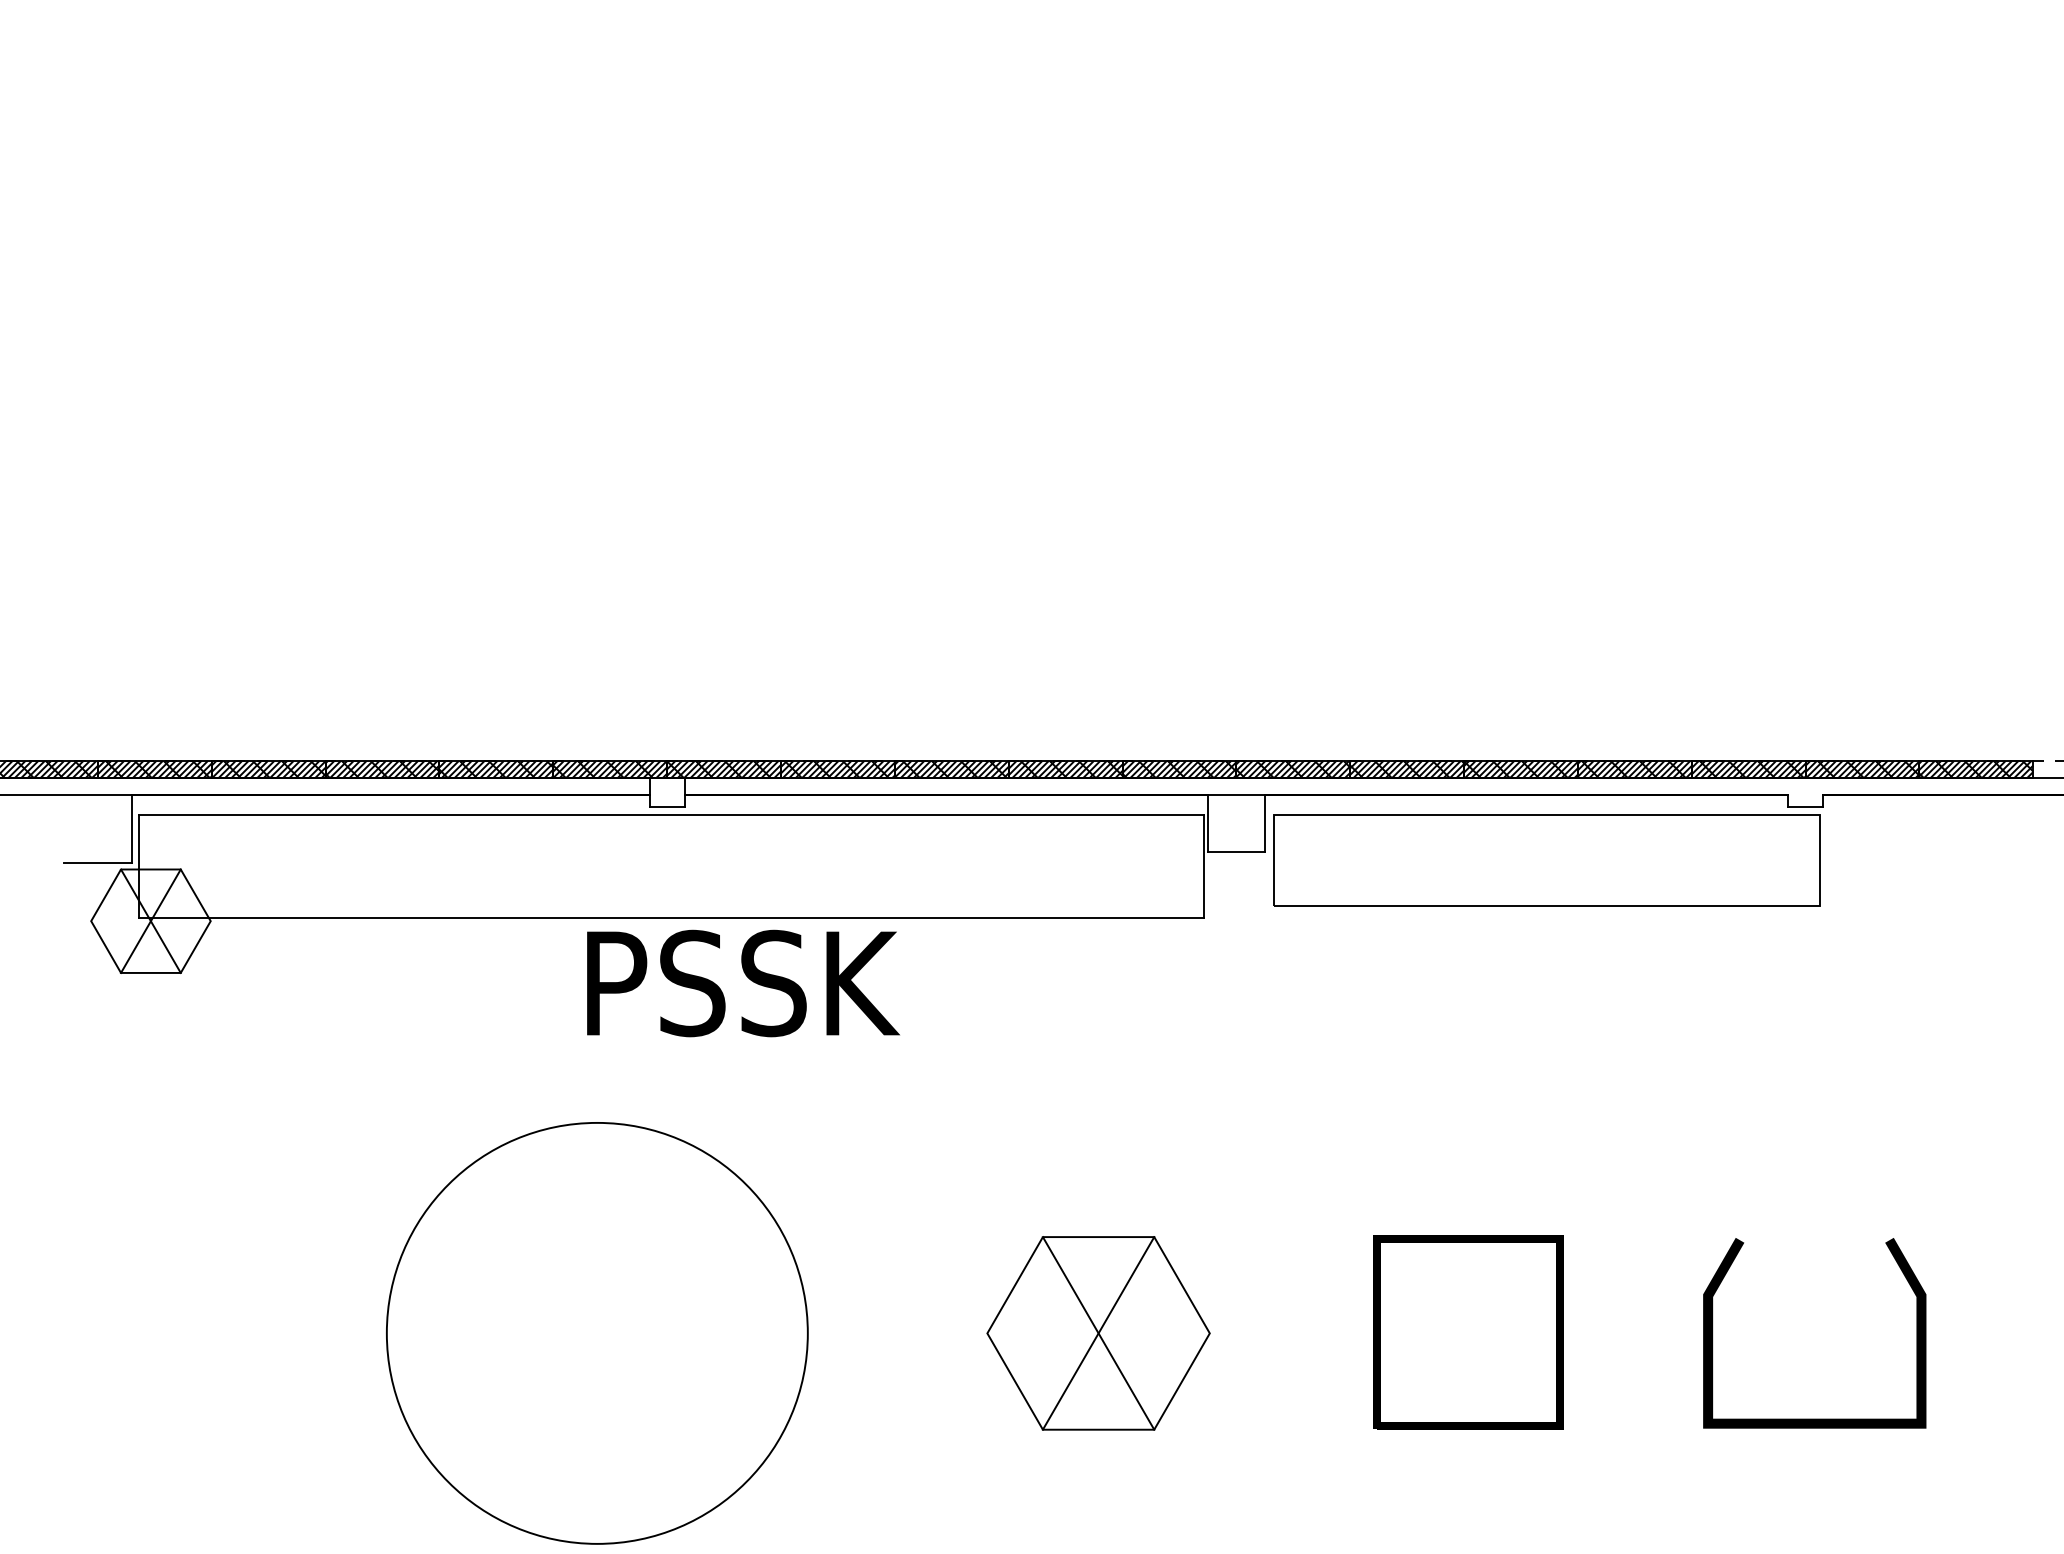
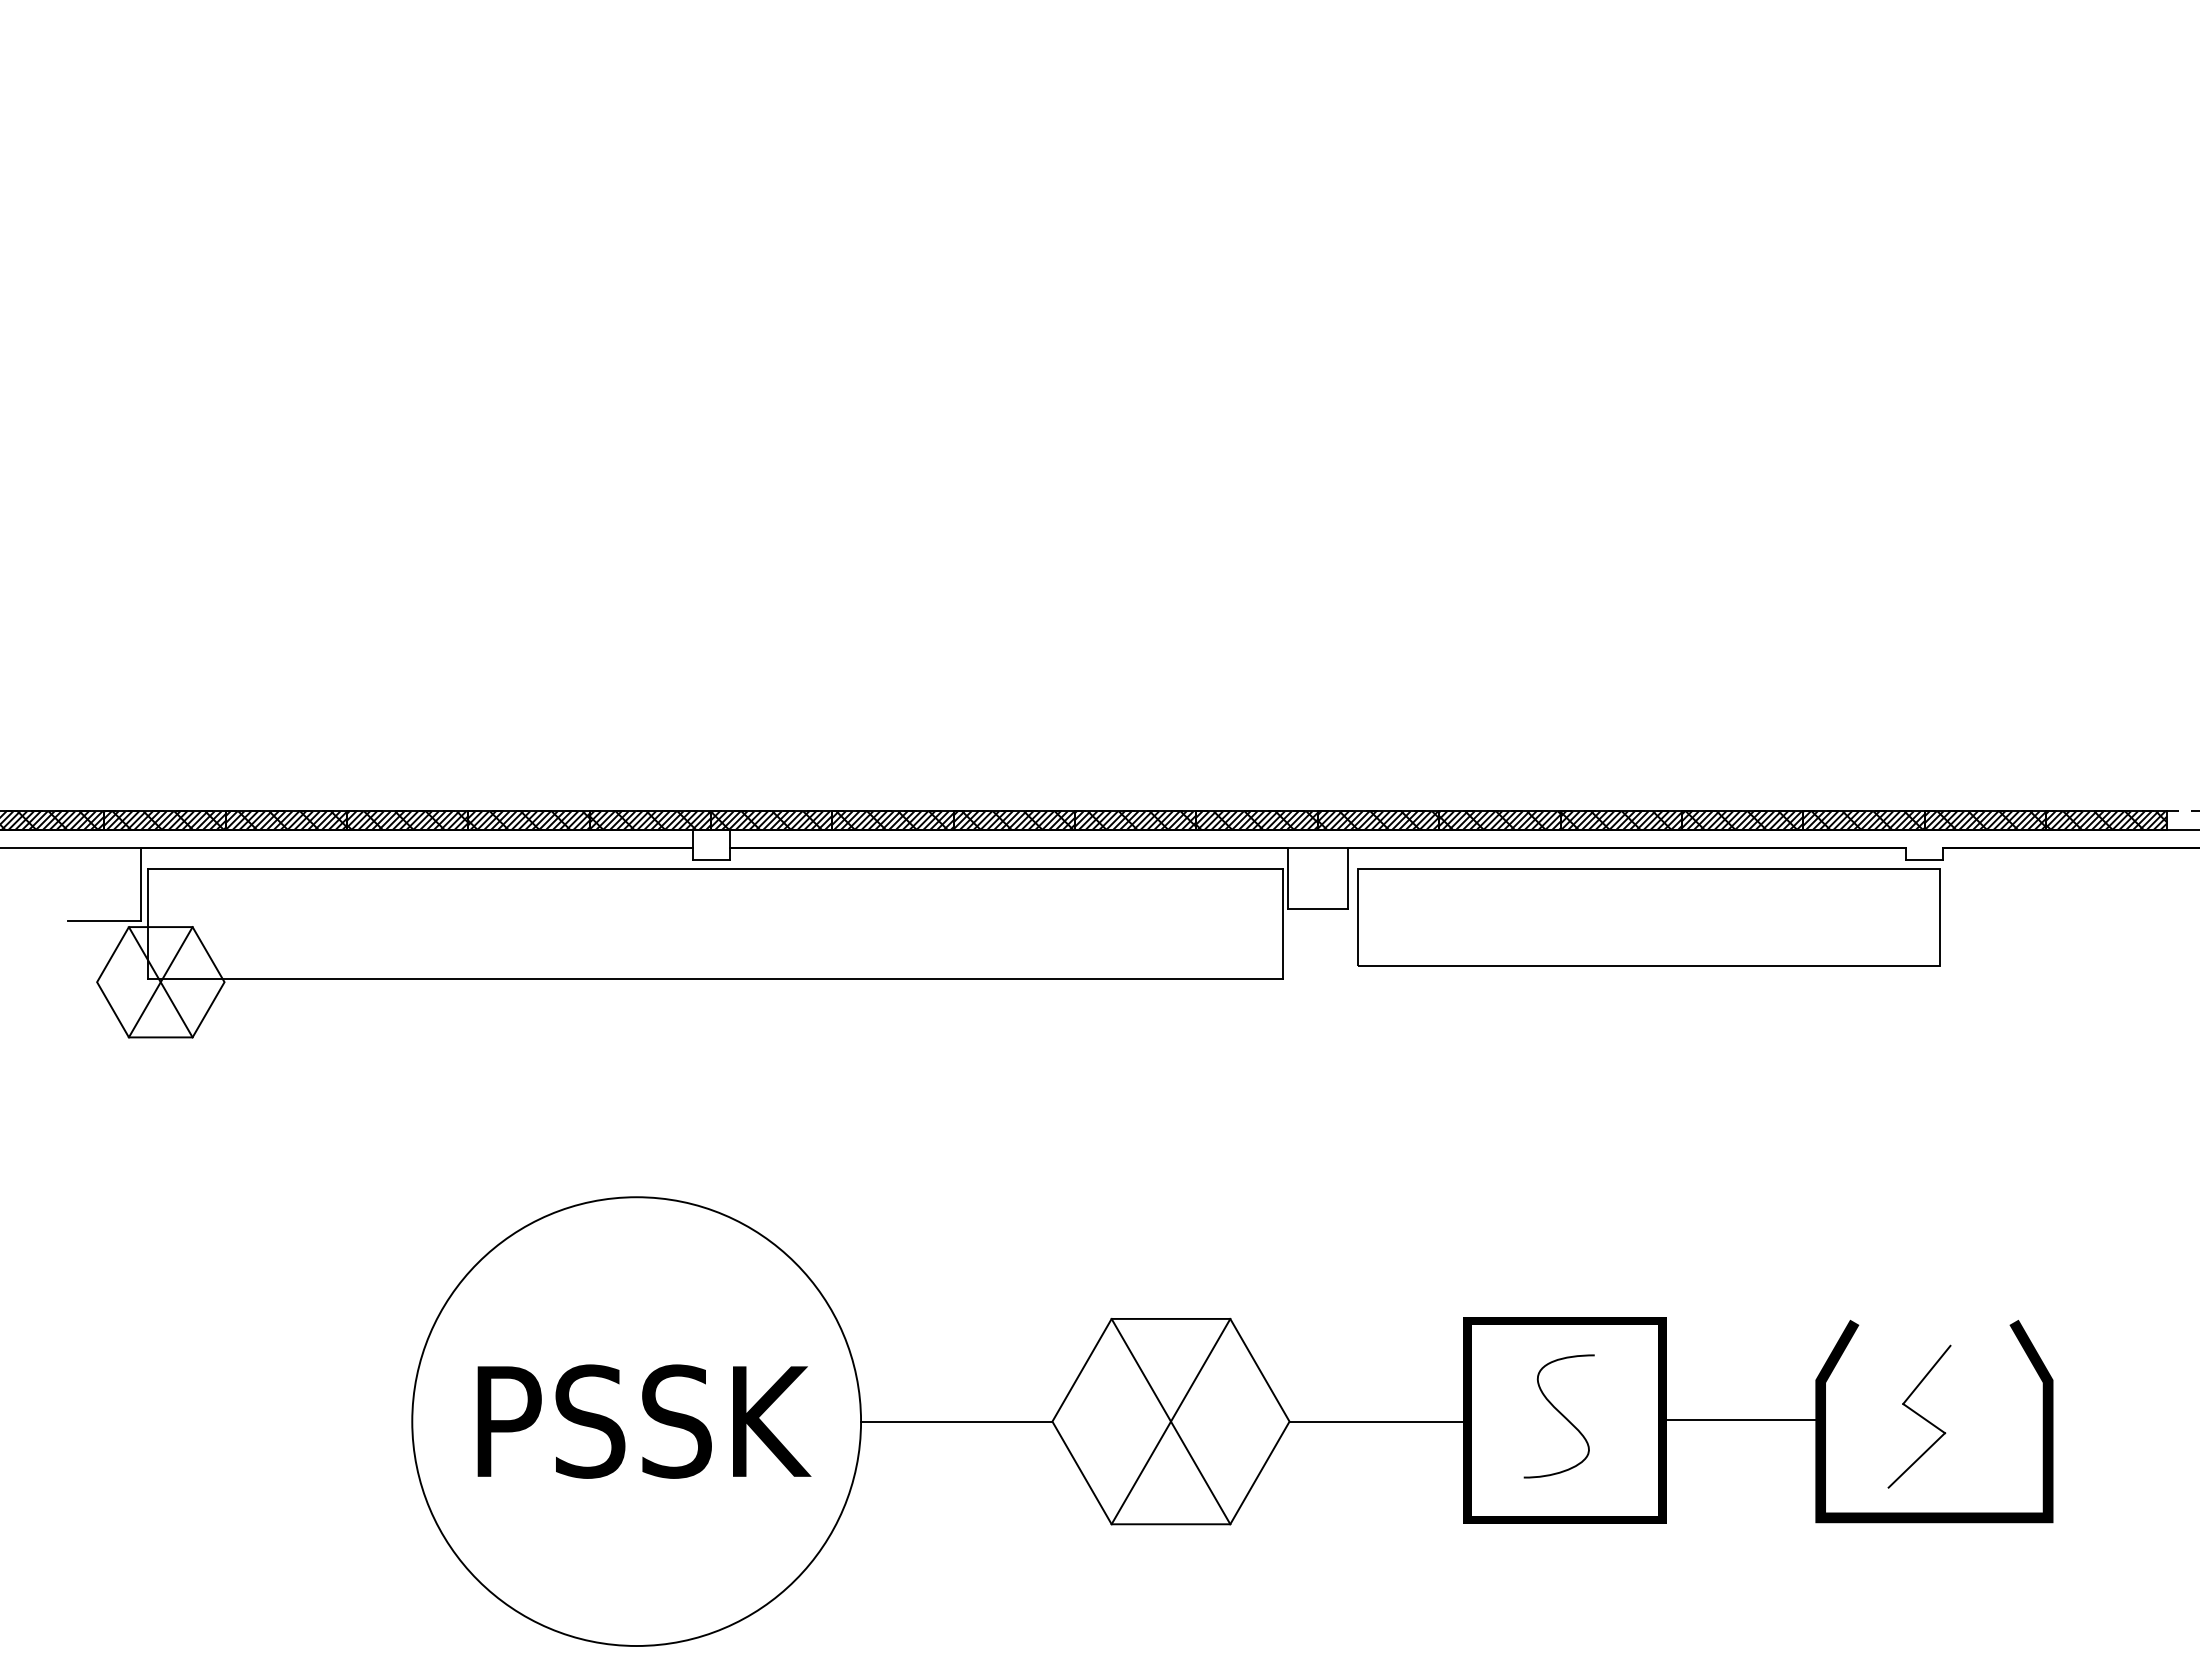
text: (743, 983) -> (644, 1421), moved
curve: (1463, 1326) -> (1560, 1414), added
part: (1800, 1328) -> (1919, 1416), added
line: (1633, 1332) -> (1741, 1420), added
line: (897, 1333) -> (956, 1421), added
line: (1293, 1333) -> (1378, 1421), added

